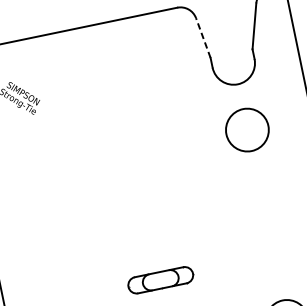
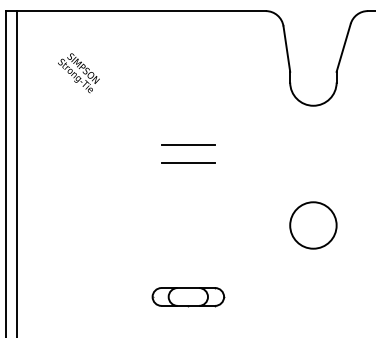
line: (203, 38) -> (286, 49), dashed -> solid
circle: (247, 130) -> (313, 225), moved
line: (132, 143) -> (188, 145), added
line: (135, 158) -> (188, 162), added

